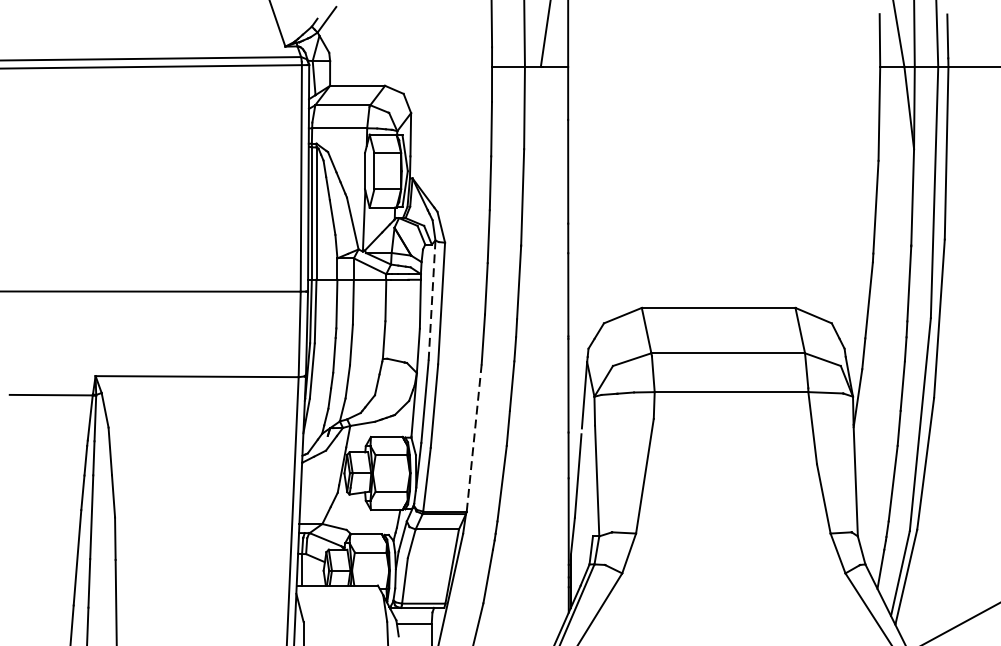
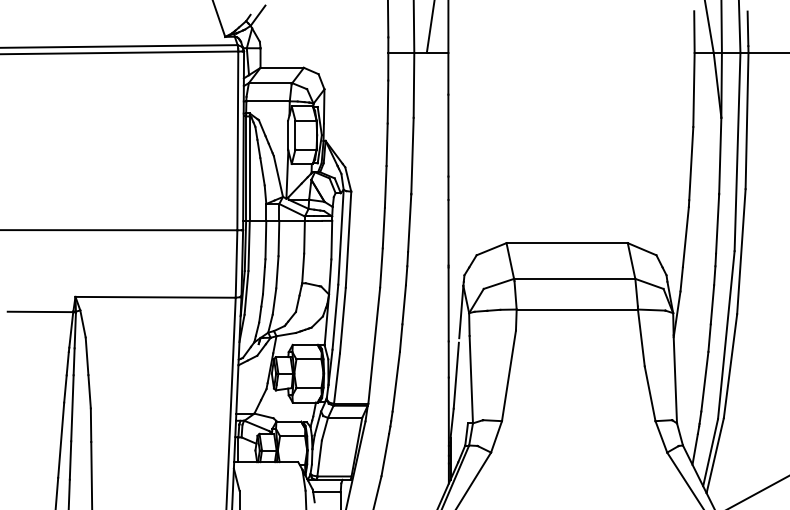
line: (432, 299) -> (341, 236), dashed -> solid
line: (474, 437) -> (374, 345), dashed -> solid

